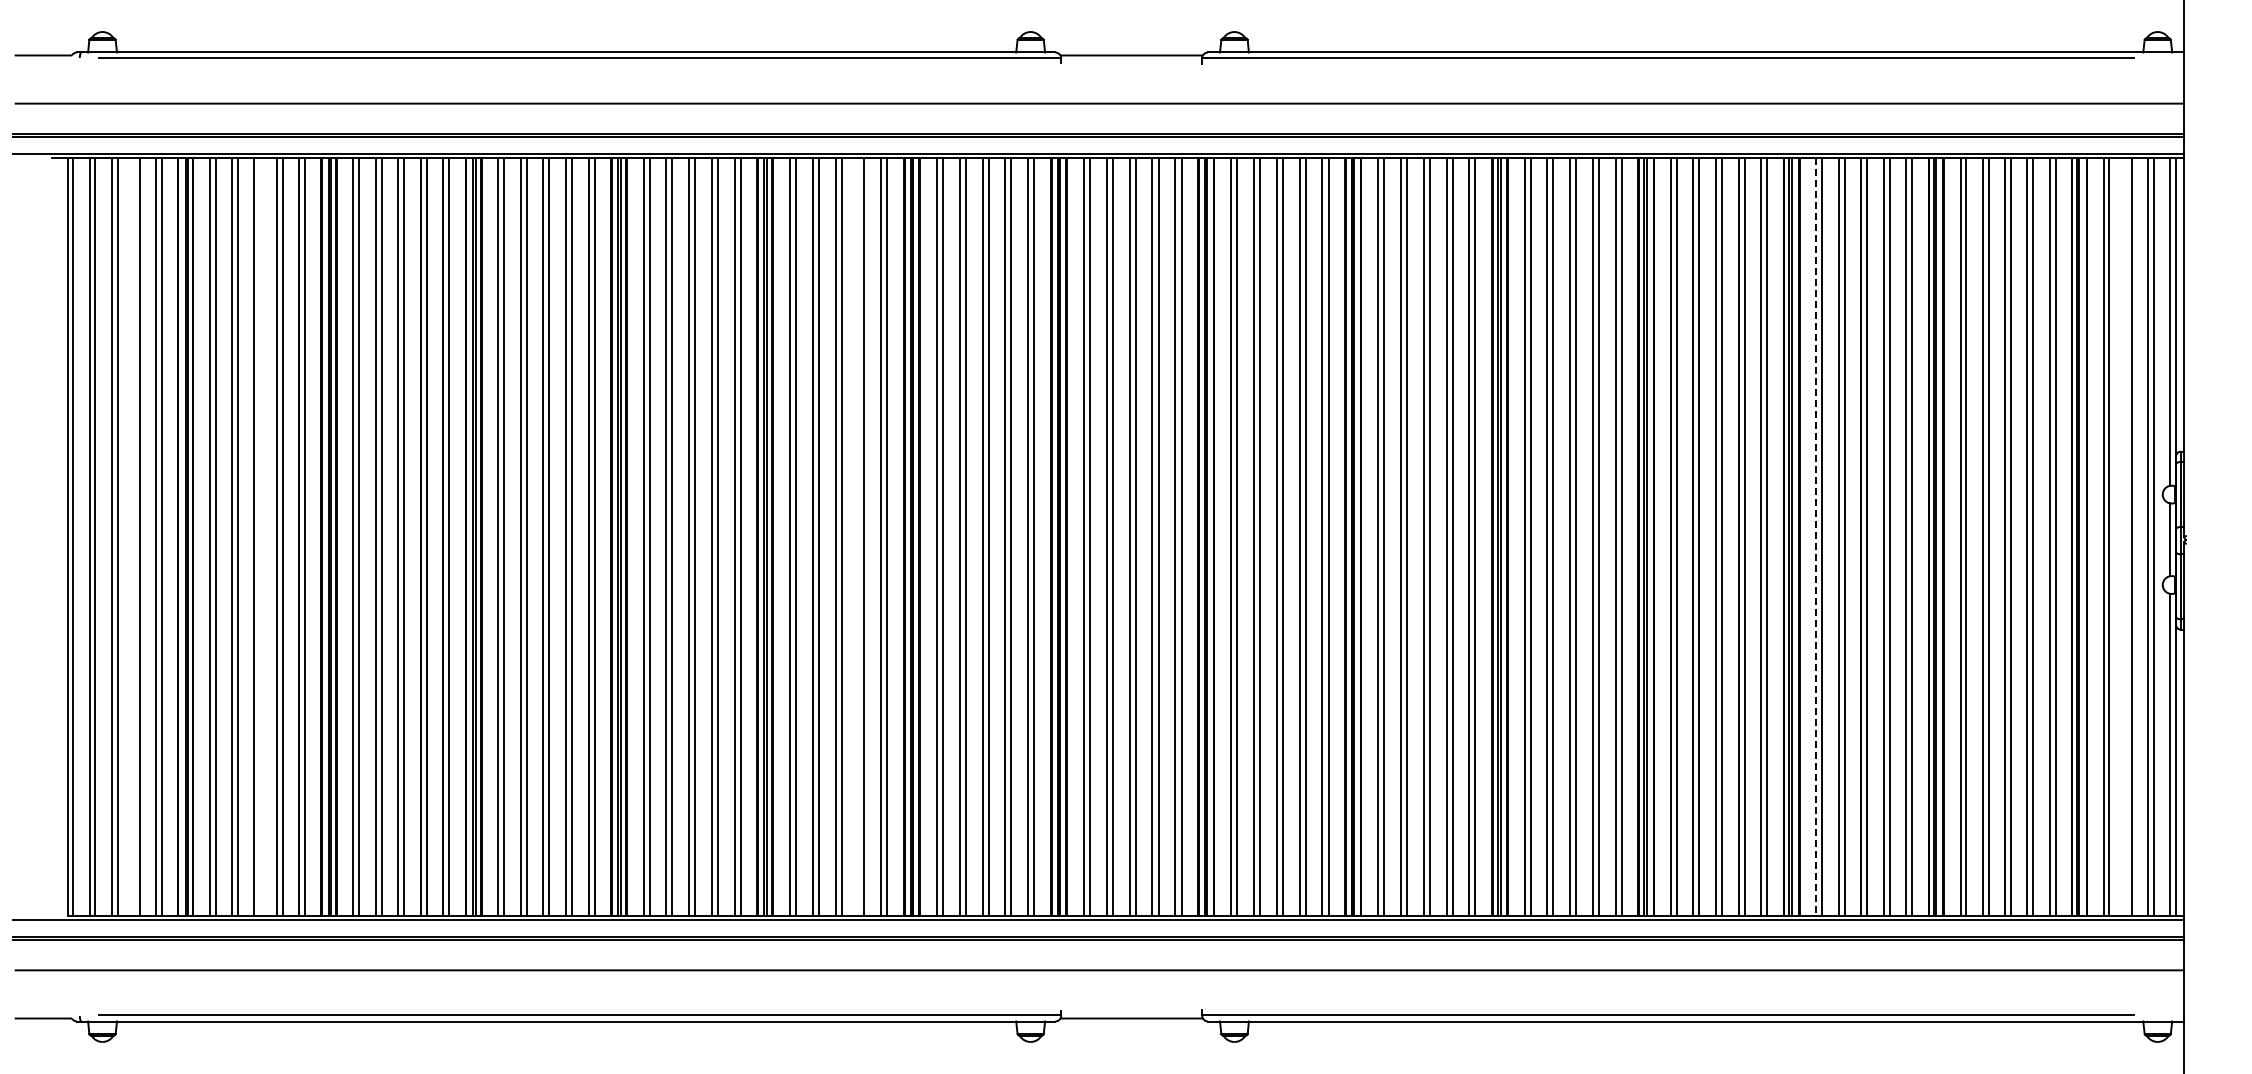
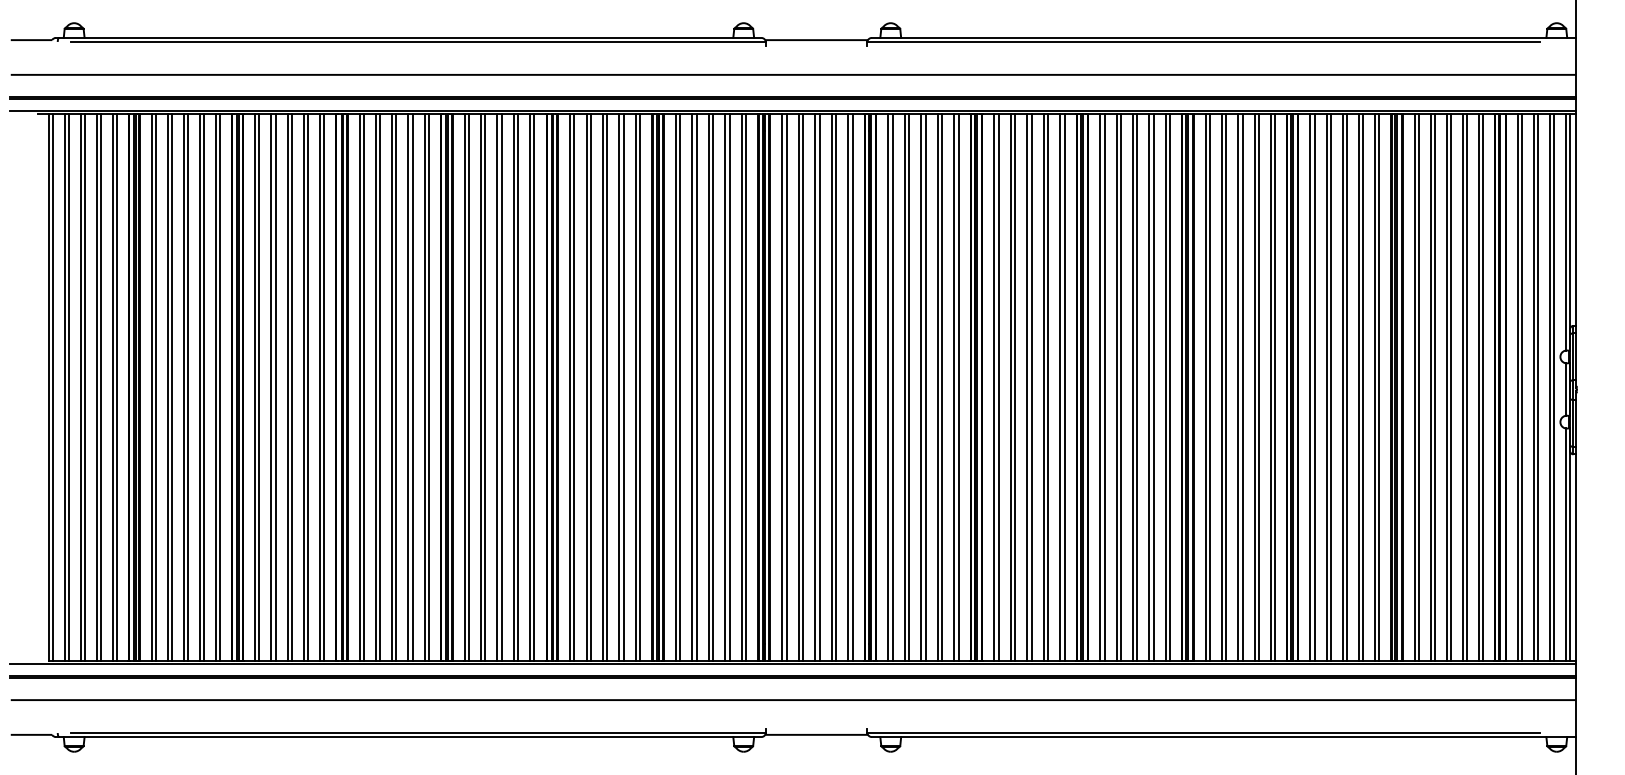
line: (133, 536) -> (96, 387), added
line: (260, 536) -> (188, 387), added
line: (858, 536) -> (619, 387), added
line: (2125, 536) -> (1533, 387), added
line: (1816, 537) -> (1310, 387), dashed -> solid

